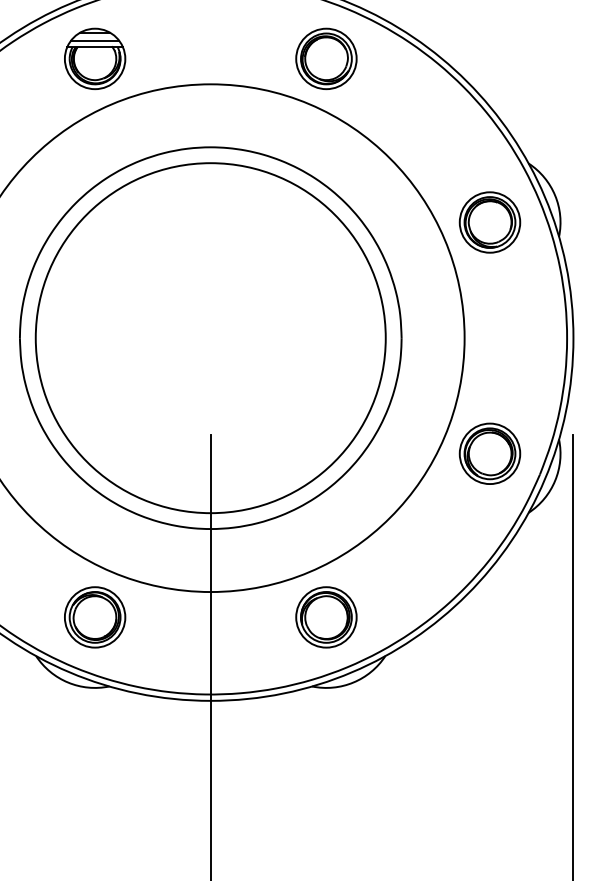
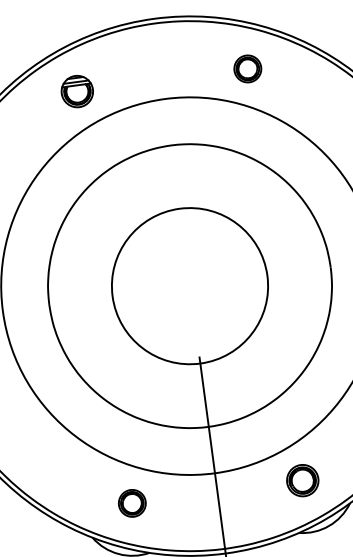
part: (95, 58) -> (77, 91), size x0.7
part: (326, 58) -> (247, 68), size x0.6
circle: (210, 338) -> (189, 286), size x0.6
part: (95, 617) -> (132, 503), size x0.6
part: (326, 617) -> (302, 480), size x0.7

